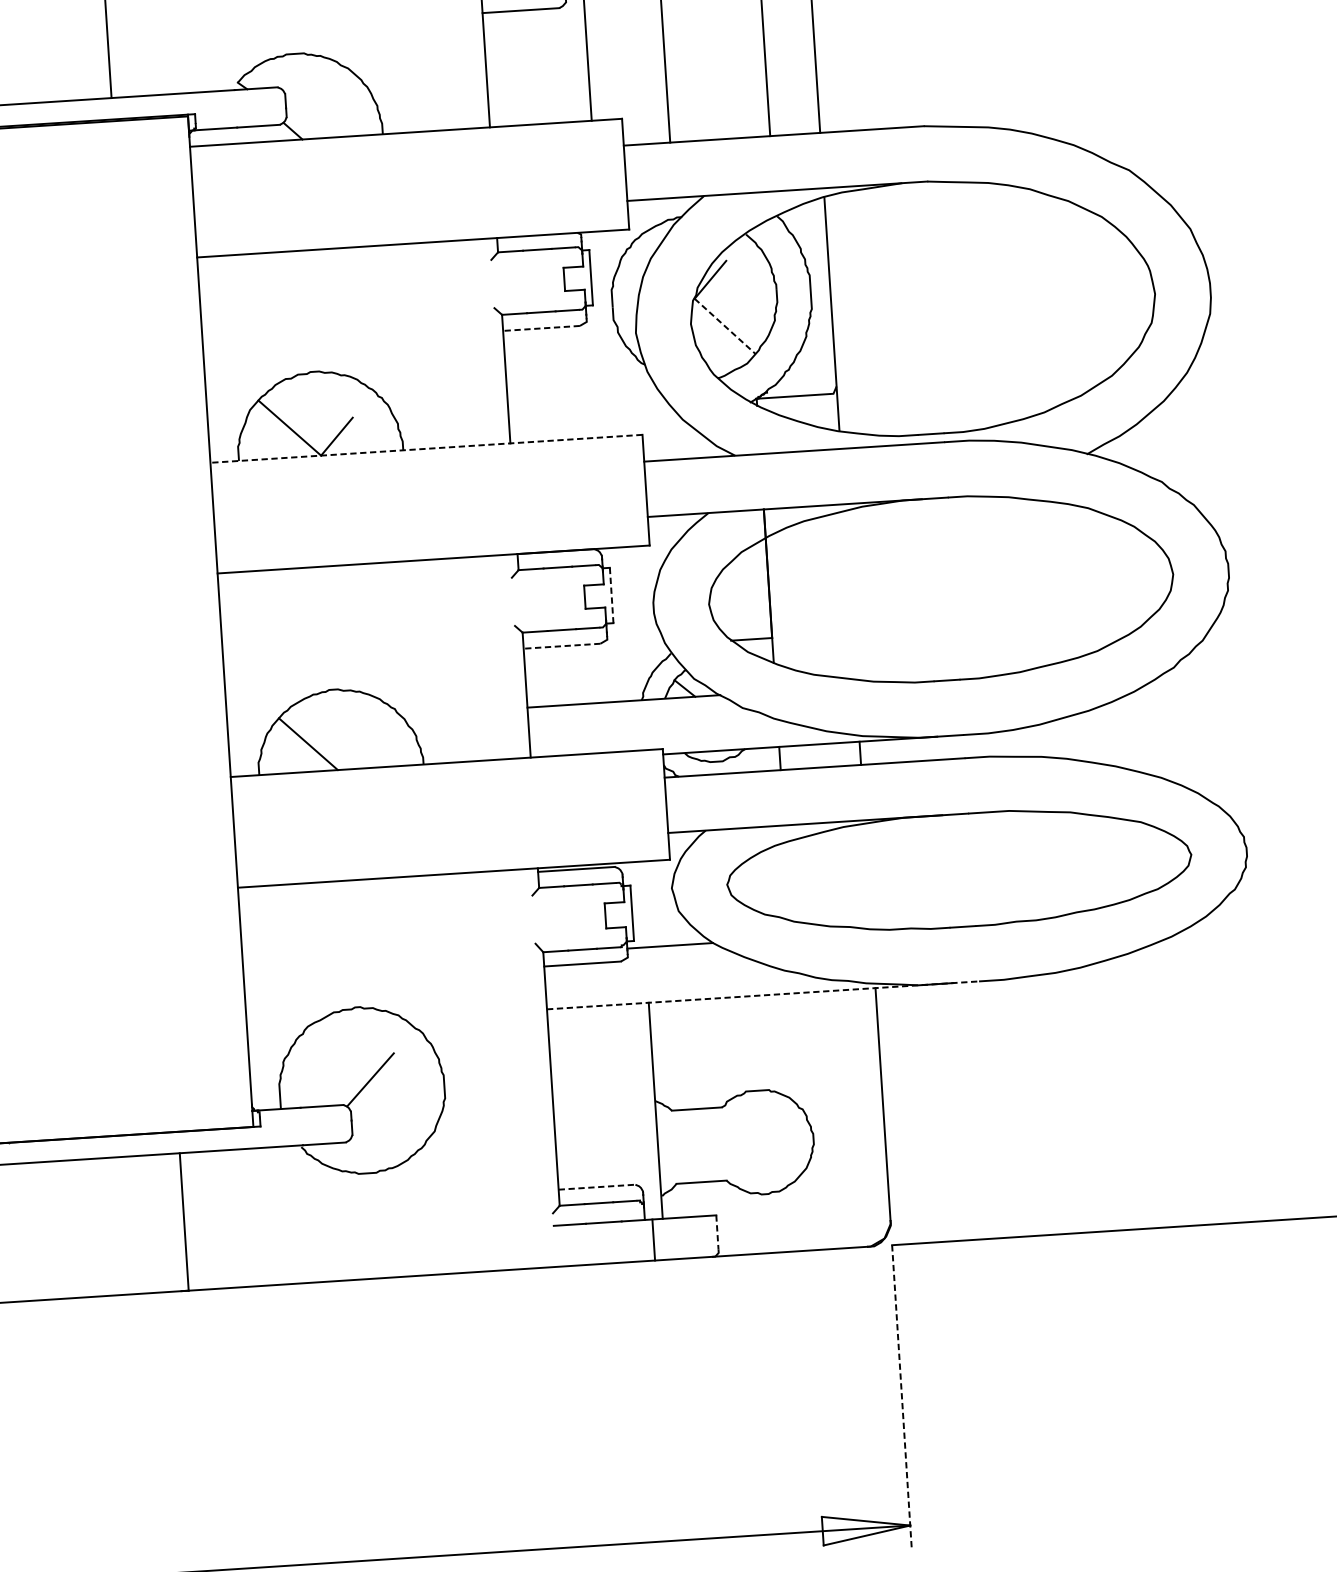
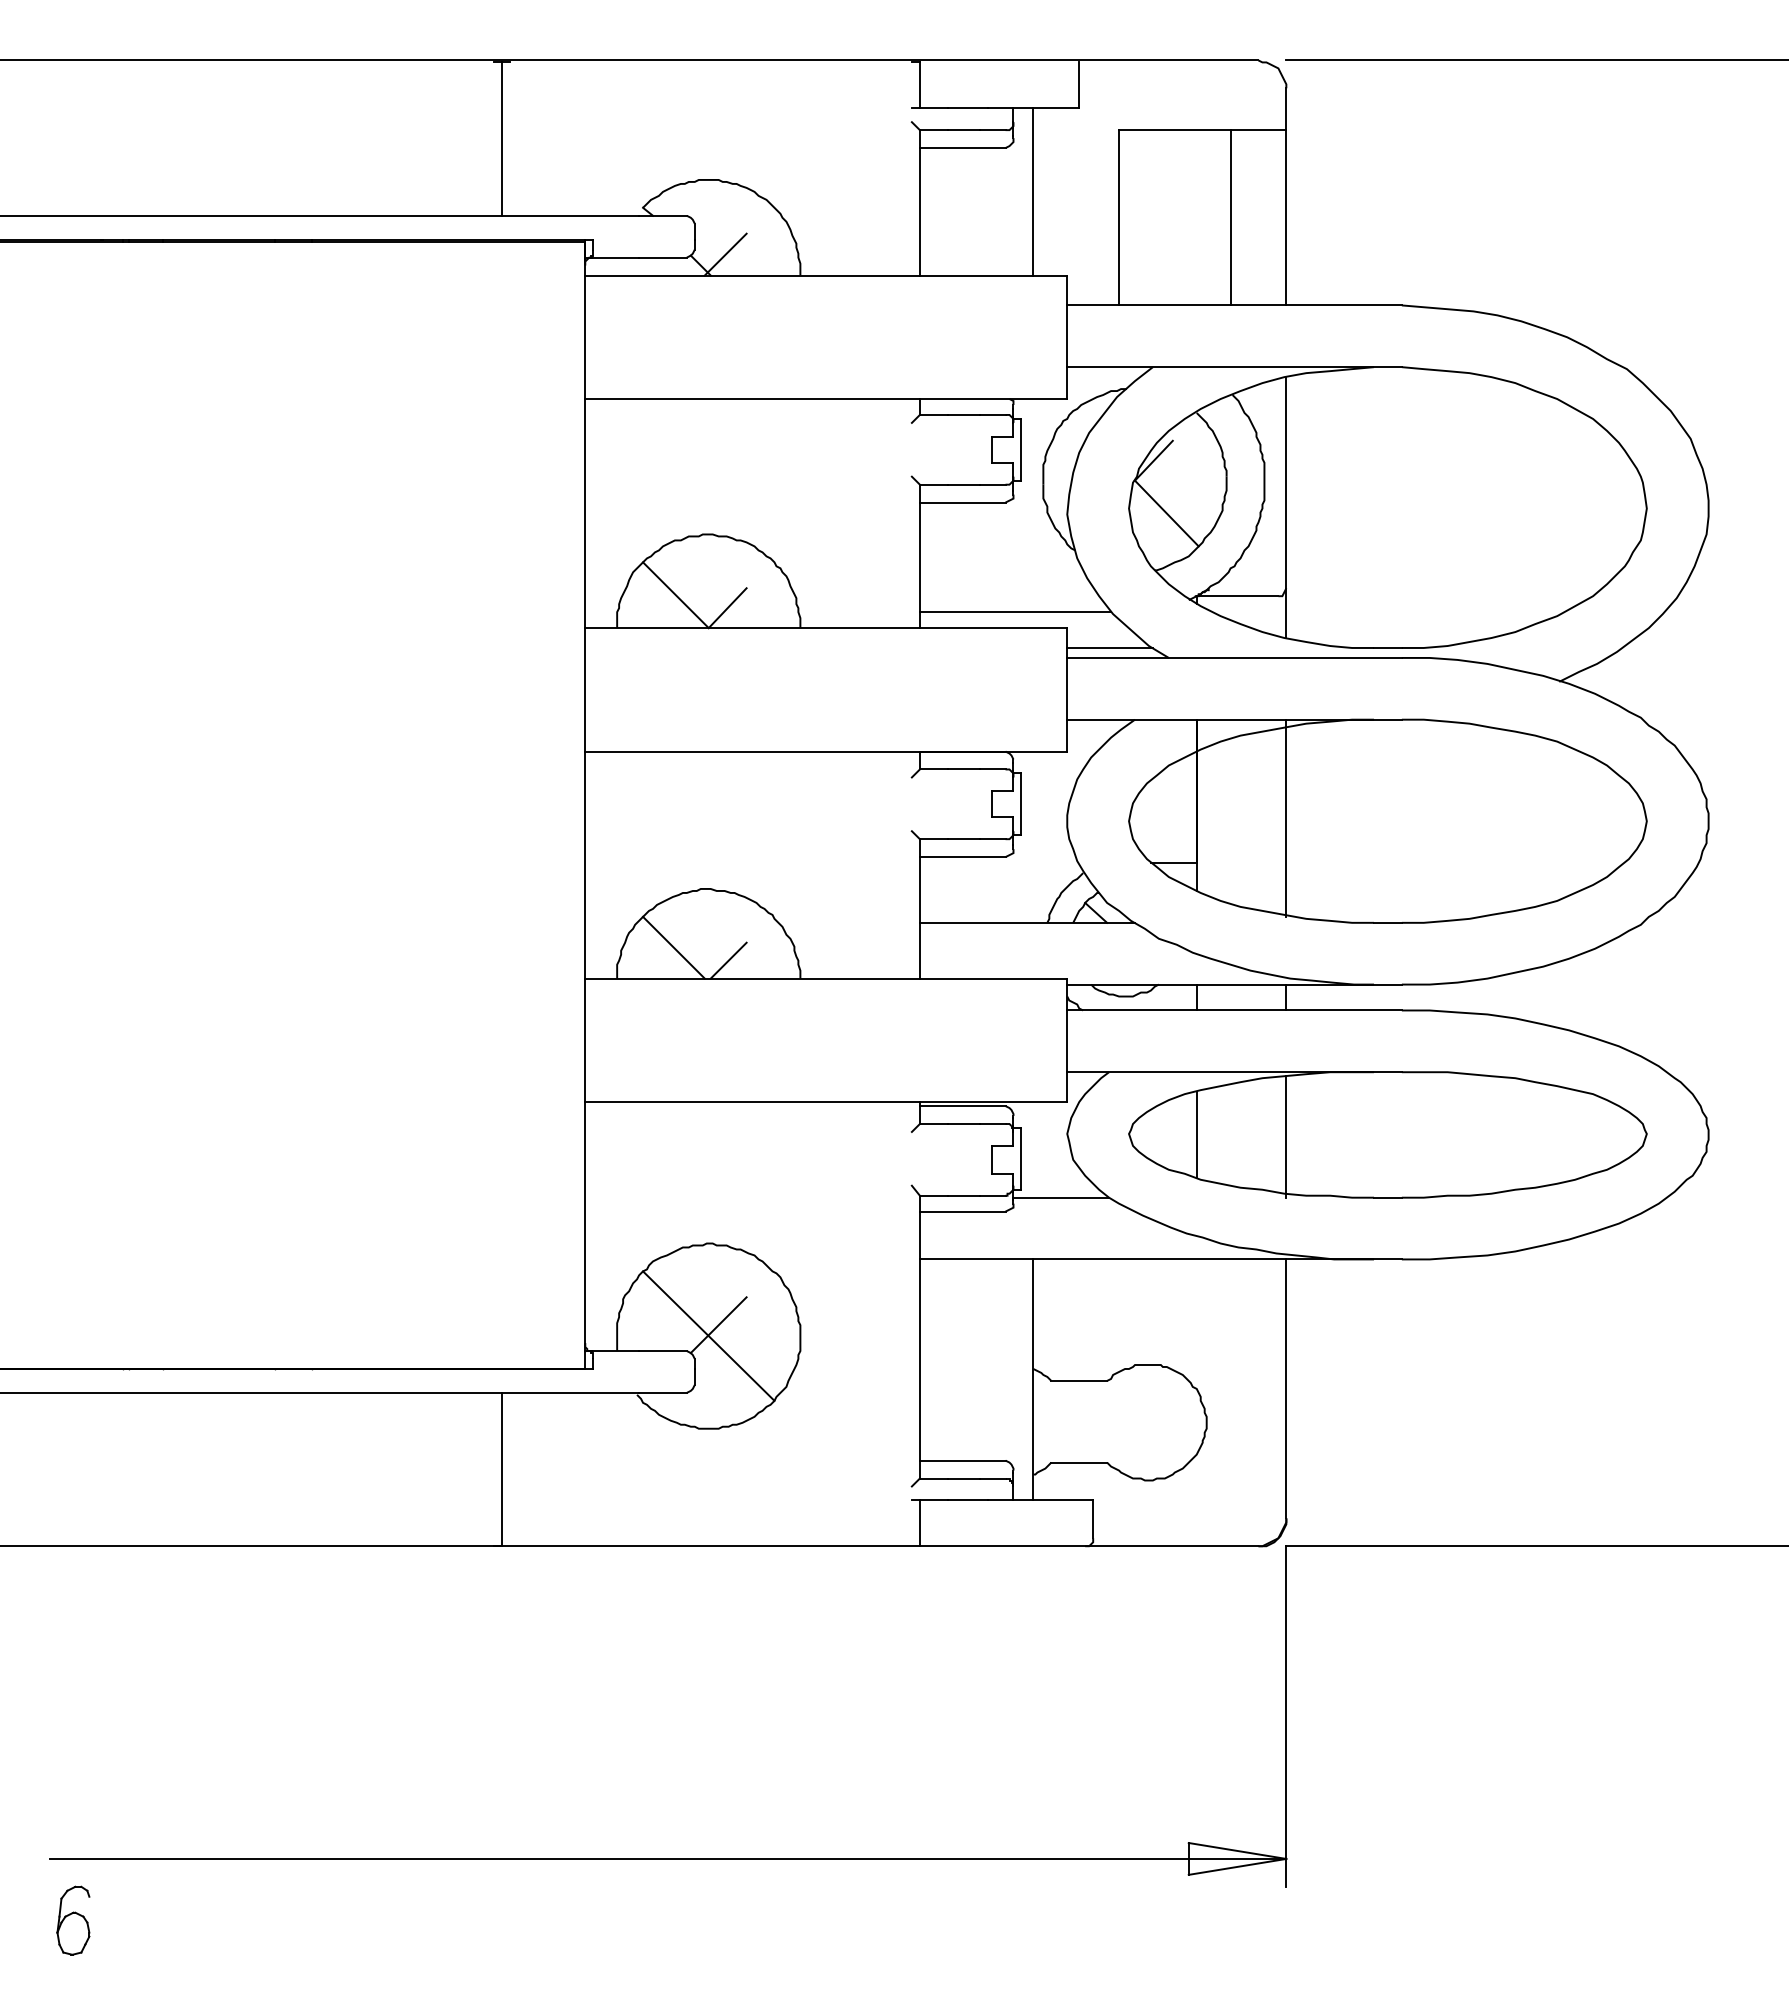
line: (314, 119) -> (725, 254), added
line: (724, 326) -> (1166, 513), dashed -> solid
line: (541, 328) -> (962, 502), dashed -> solid
line: (595, 423) -> (1015, 612), added
line: (426, 449) -> (826, 628), dashed -> solid
line: (681, 449) -> (1109, 647), added
line: (850, 591) -> (1286, 817), added
line: (611, 595) -> (1021, 804), dashed -> solid
line: (561, 646) -> (962, 857), dashed -> solid
line: (358, 752) -> (728, 960), added
line: (868, 877) -> (1286, 1136), added
line: (787, 881) -> (1196, 1134), added
line: (762, 995) -> (1160, 1259), dashed -> solid
line: (361, 1089) -> (708, 1335), added
line: (596, 1187) -> (962, 1460), dashed -> solid
line: (717, 1232) -> (1093, 1519), dashed -> solid
line: (653, 1240) -> (919, 1523), moved
line: (902, 1398) -> (1286, 1717), dashed -> solid

